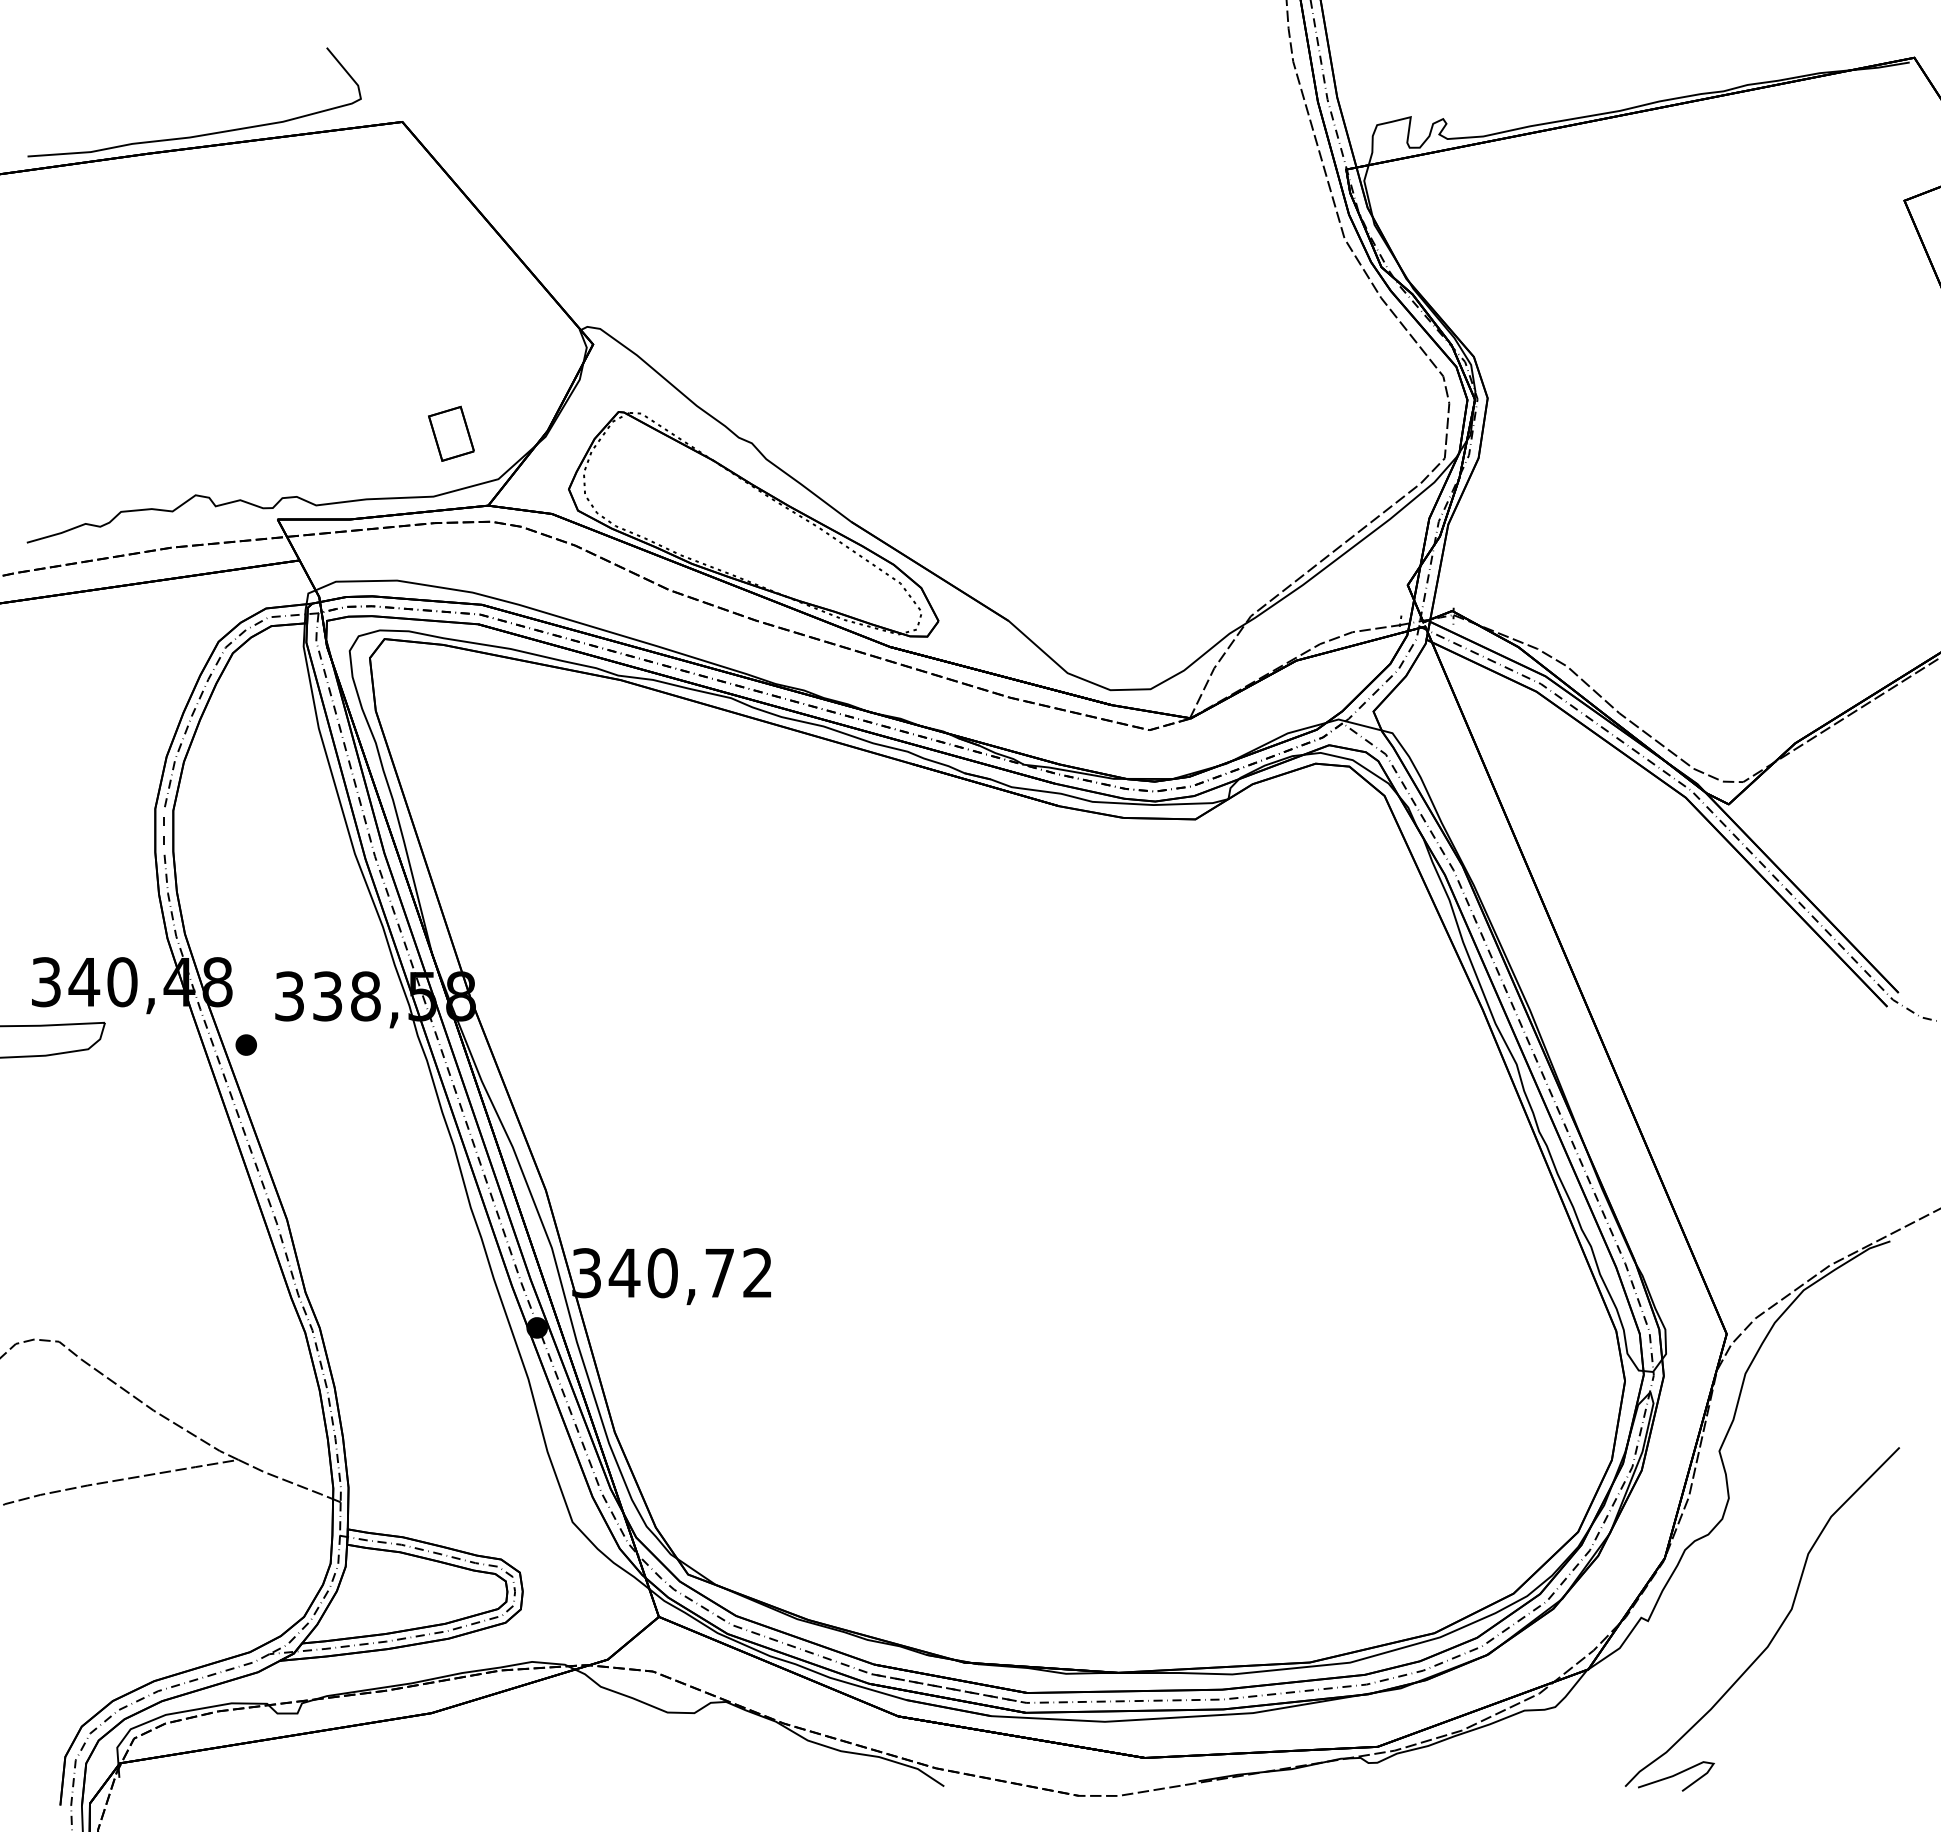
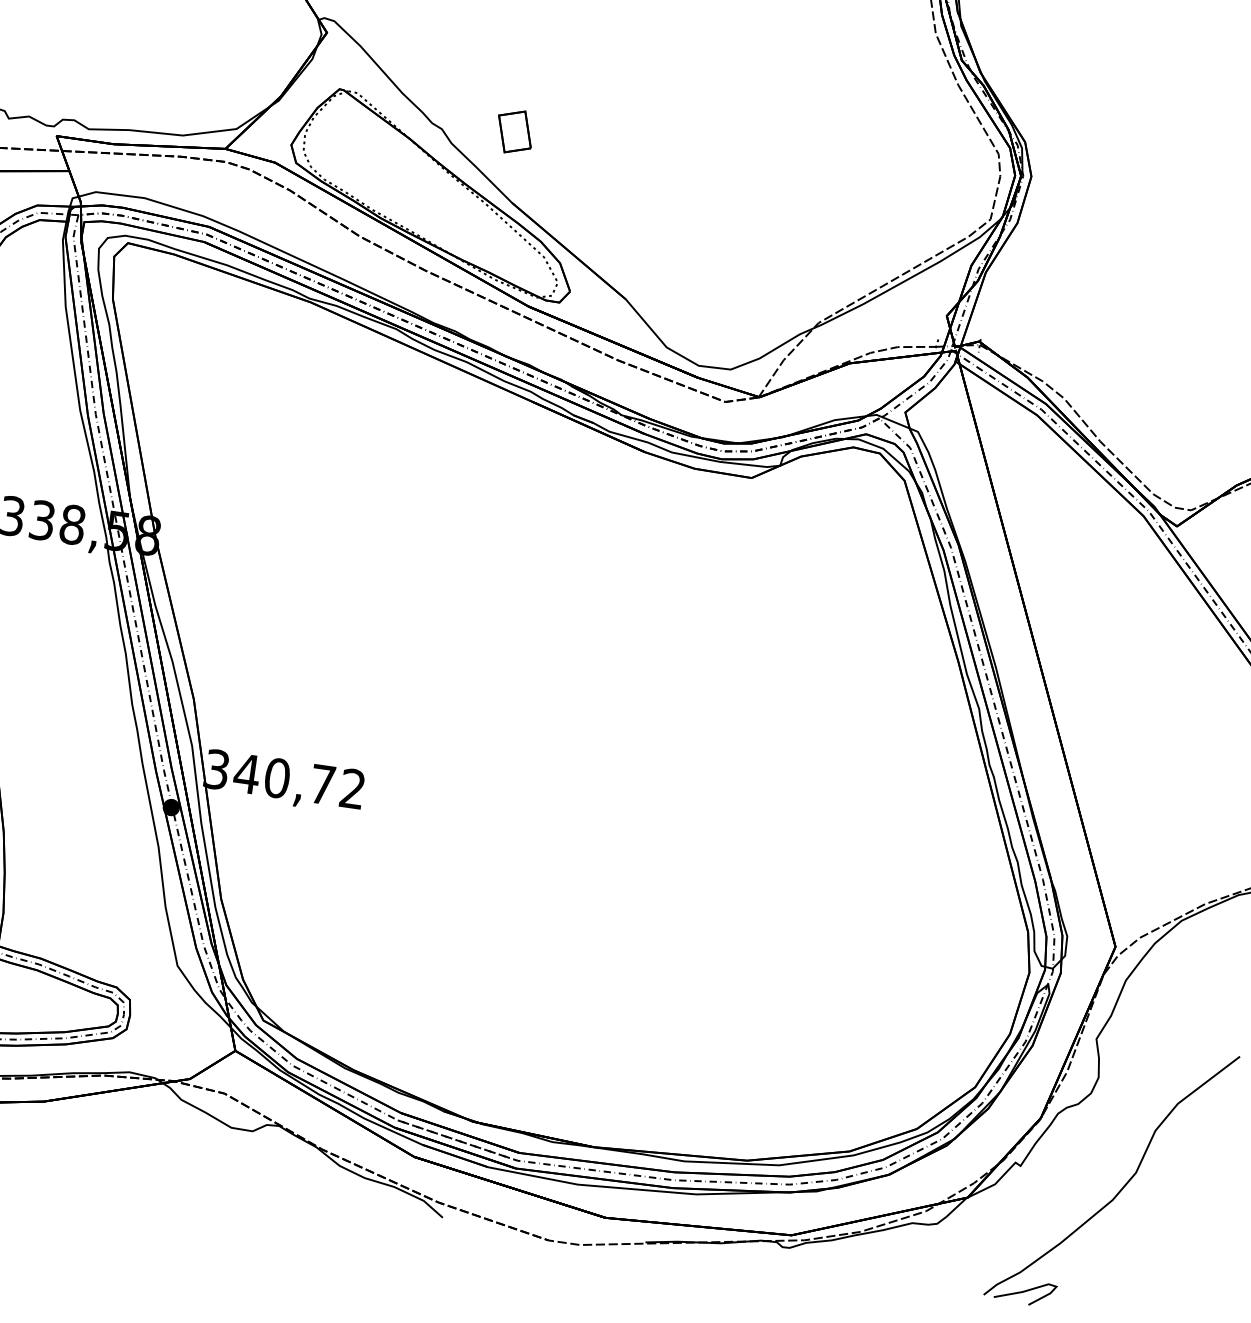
part: (451, 433) -> (514, 131), moved

